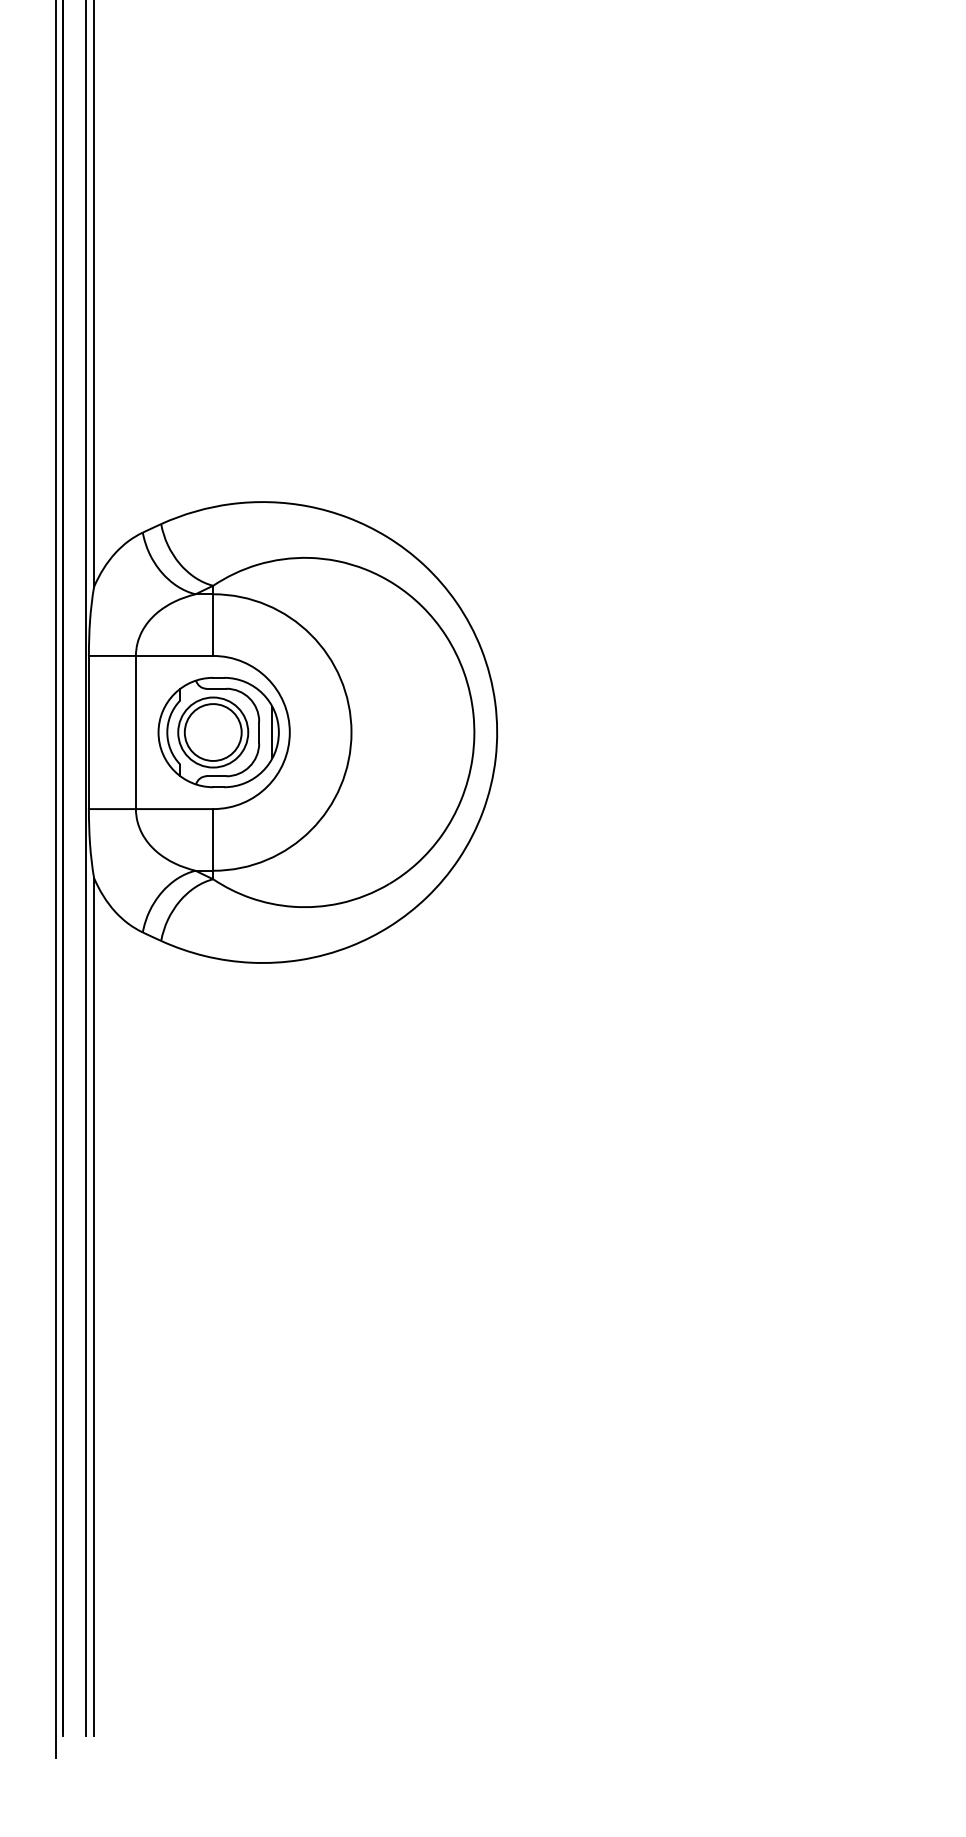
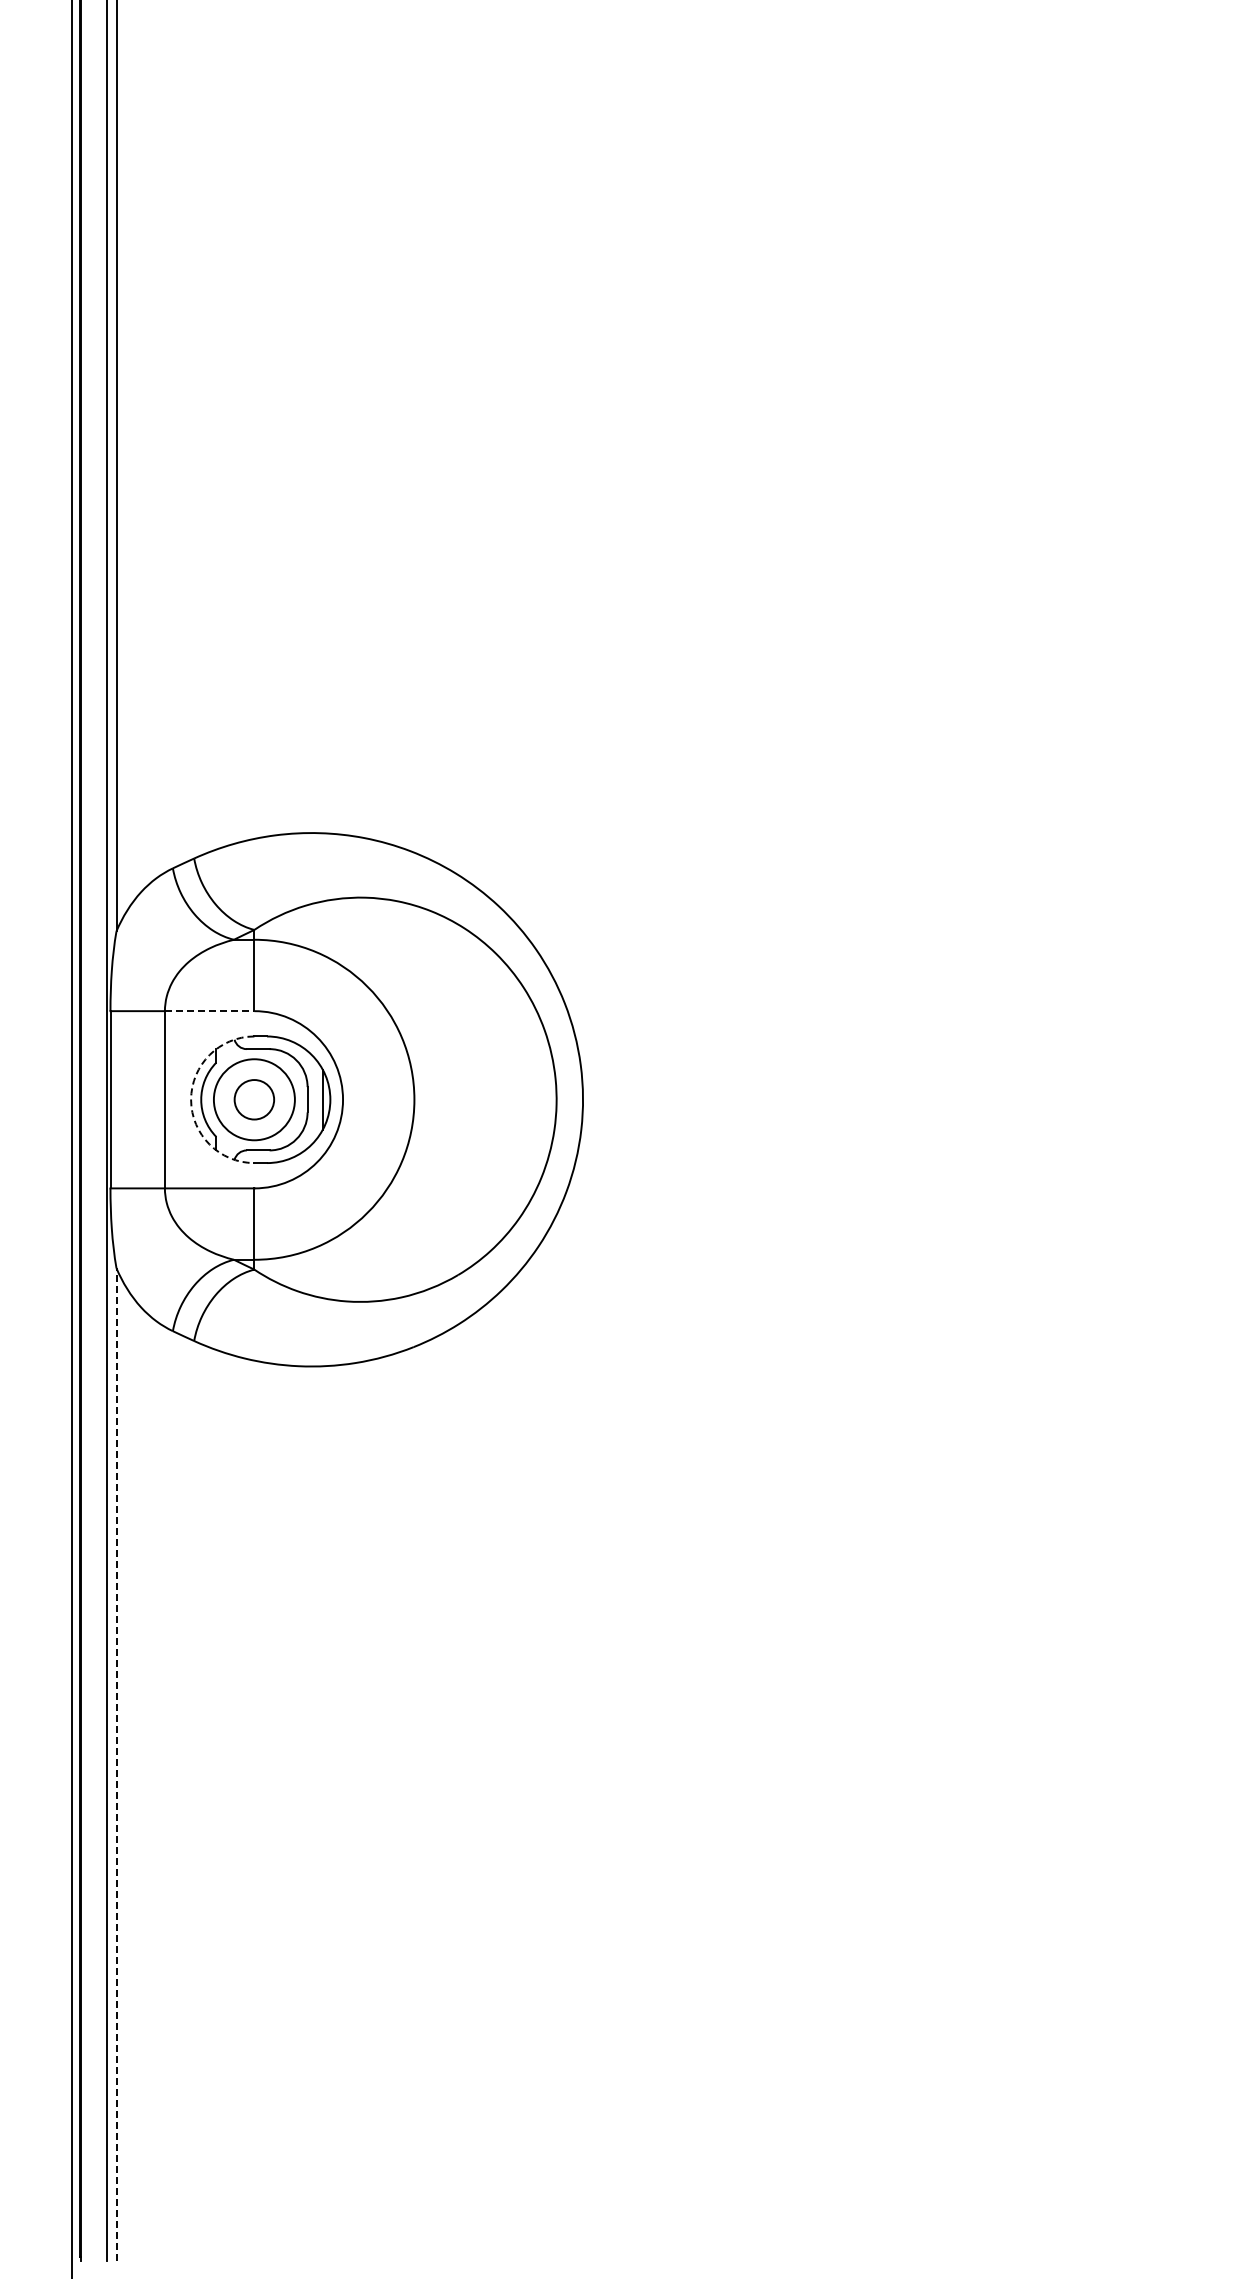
line: (174, 656) -> (209, 1011), solid -> dashed
arc: (158, 732) -> (191, 1099), solid -> dashed
circle: (213, 732) -> (254, 1099), size x0.6
line: (94, 1305) -> (116, 1763), solid -> dashed

